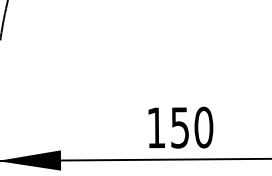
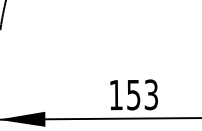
text: (203, 127) -> (151, 94), 150 -> 153

